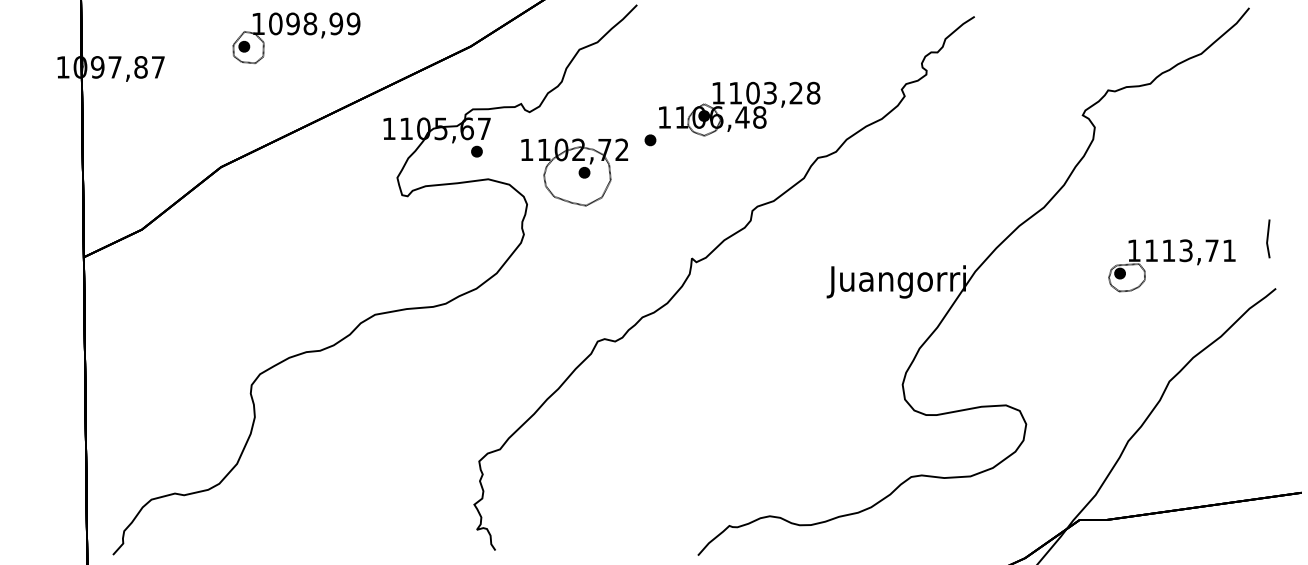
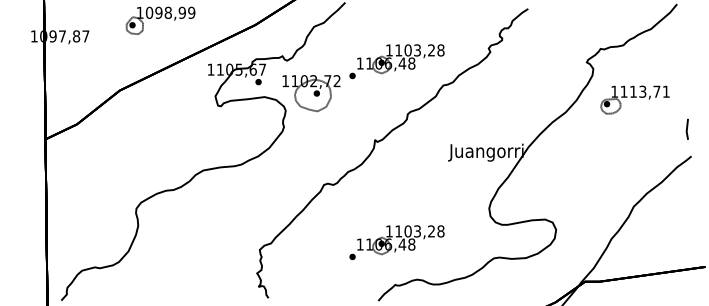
part: (1170, 264) -> (634, 99), moved
part: (731, 447) -> (396, 242), added

